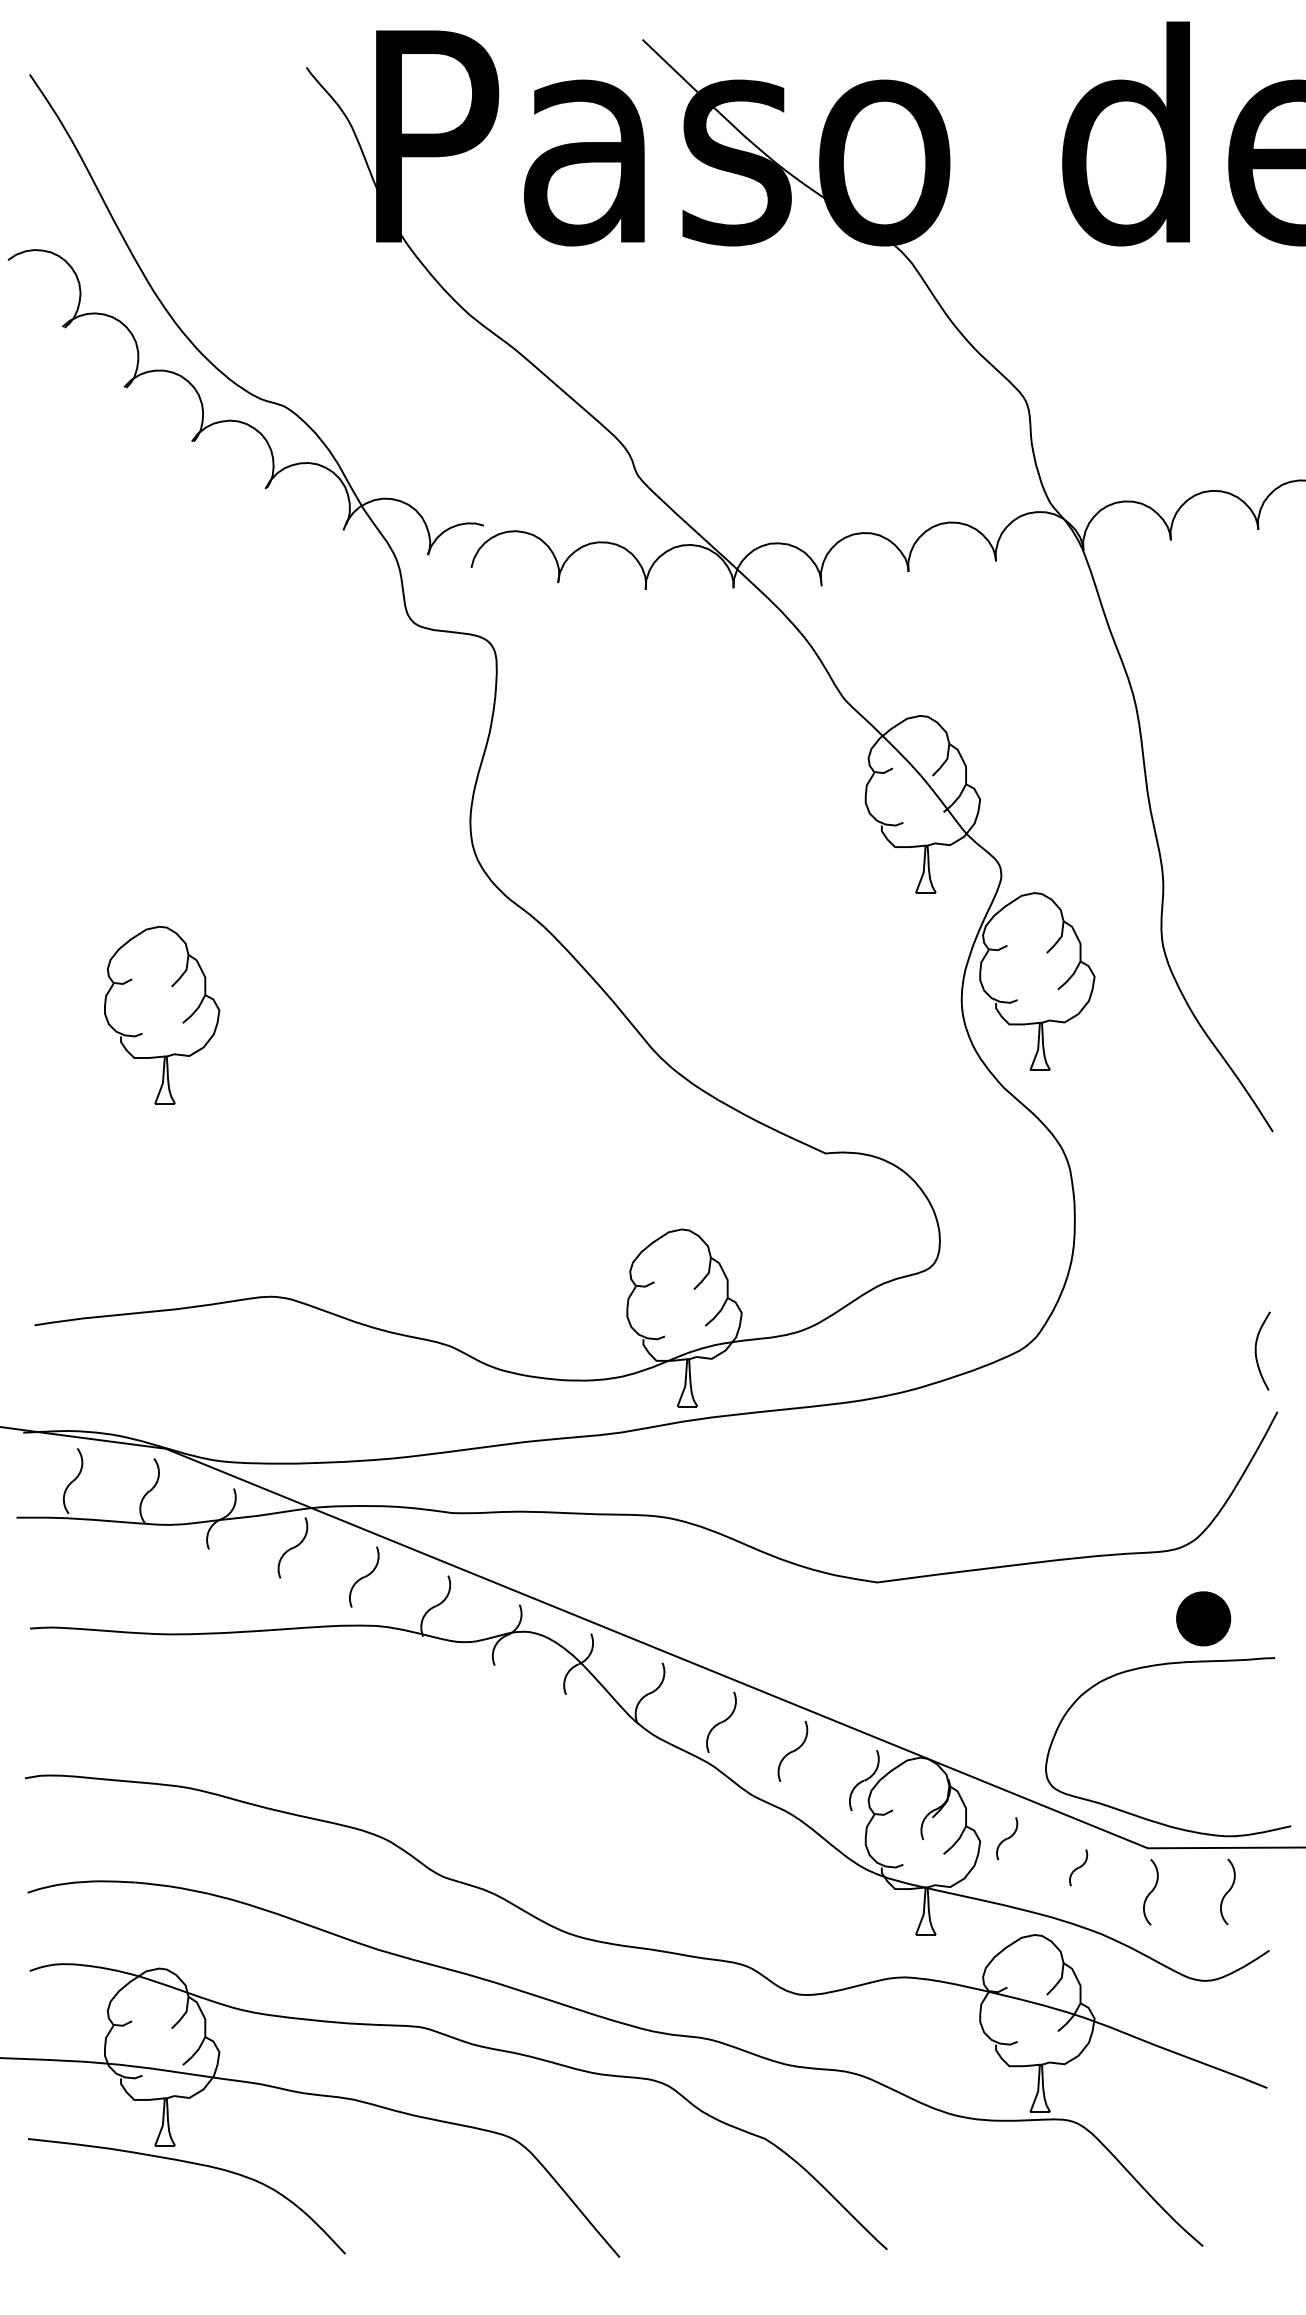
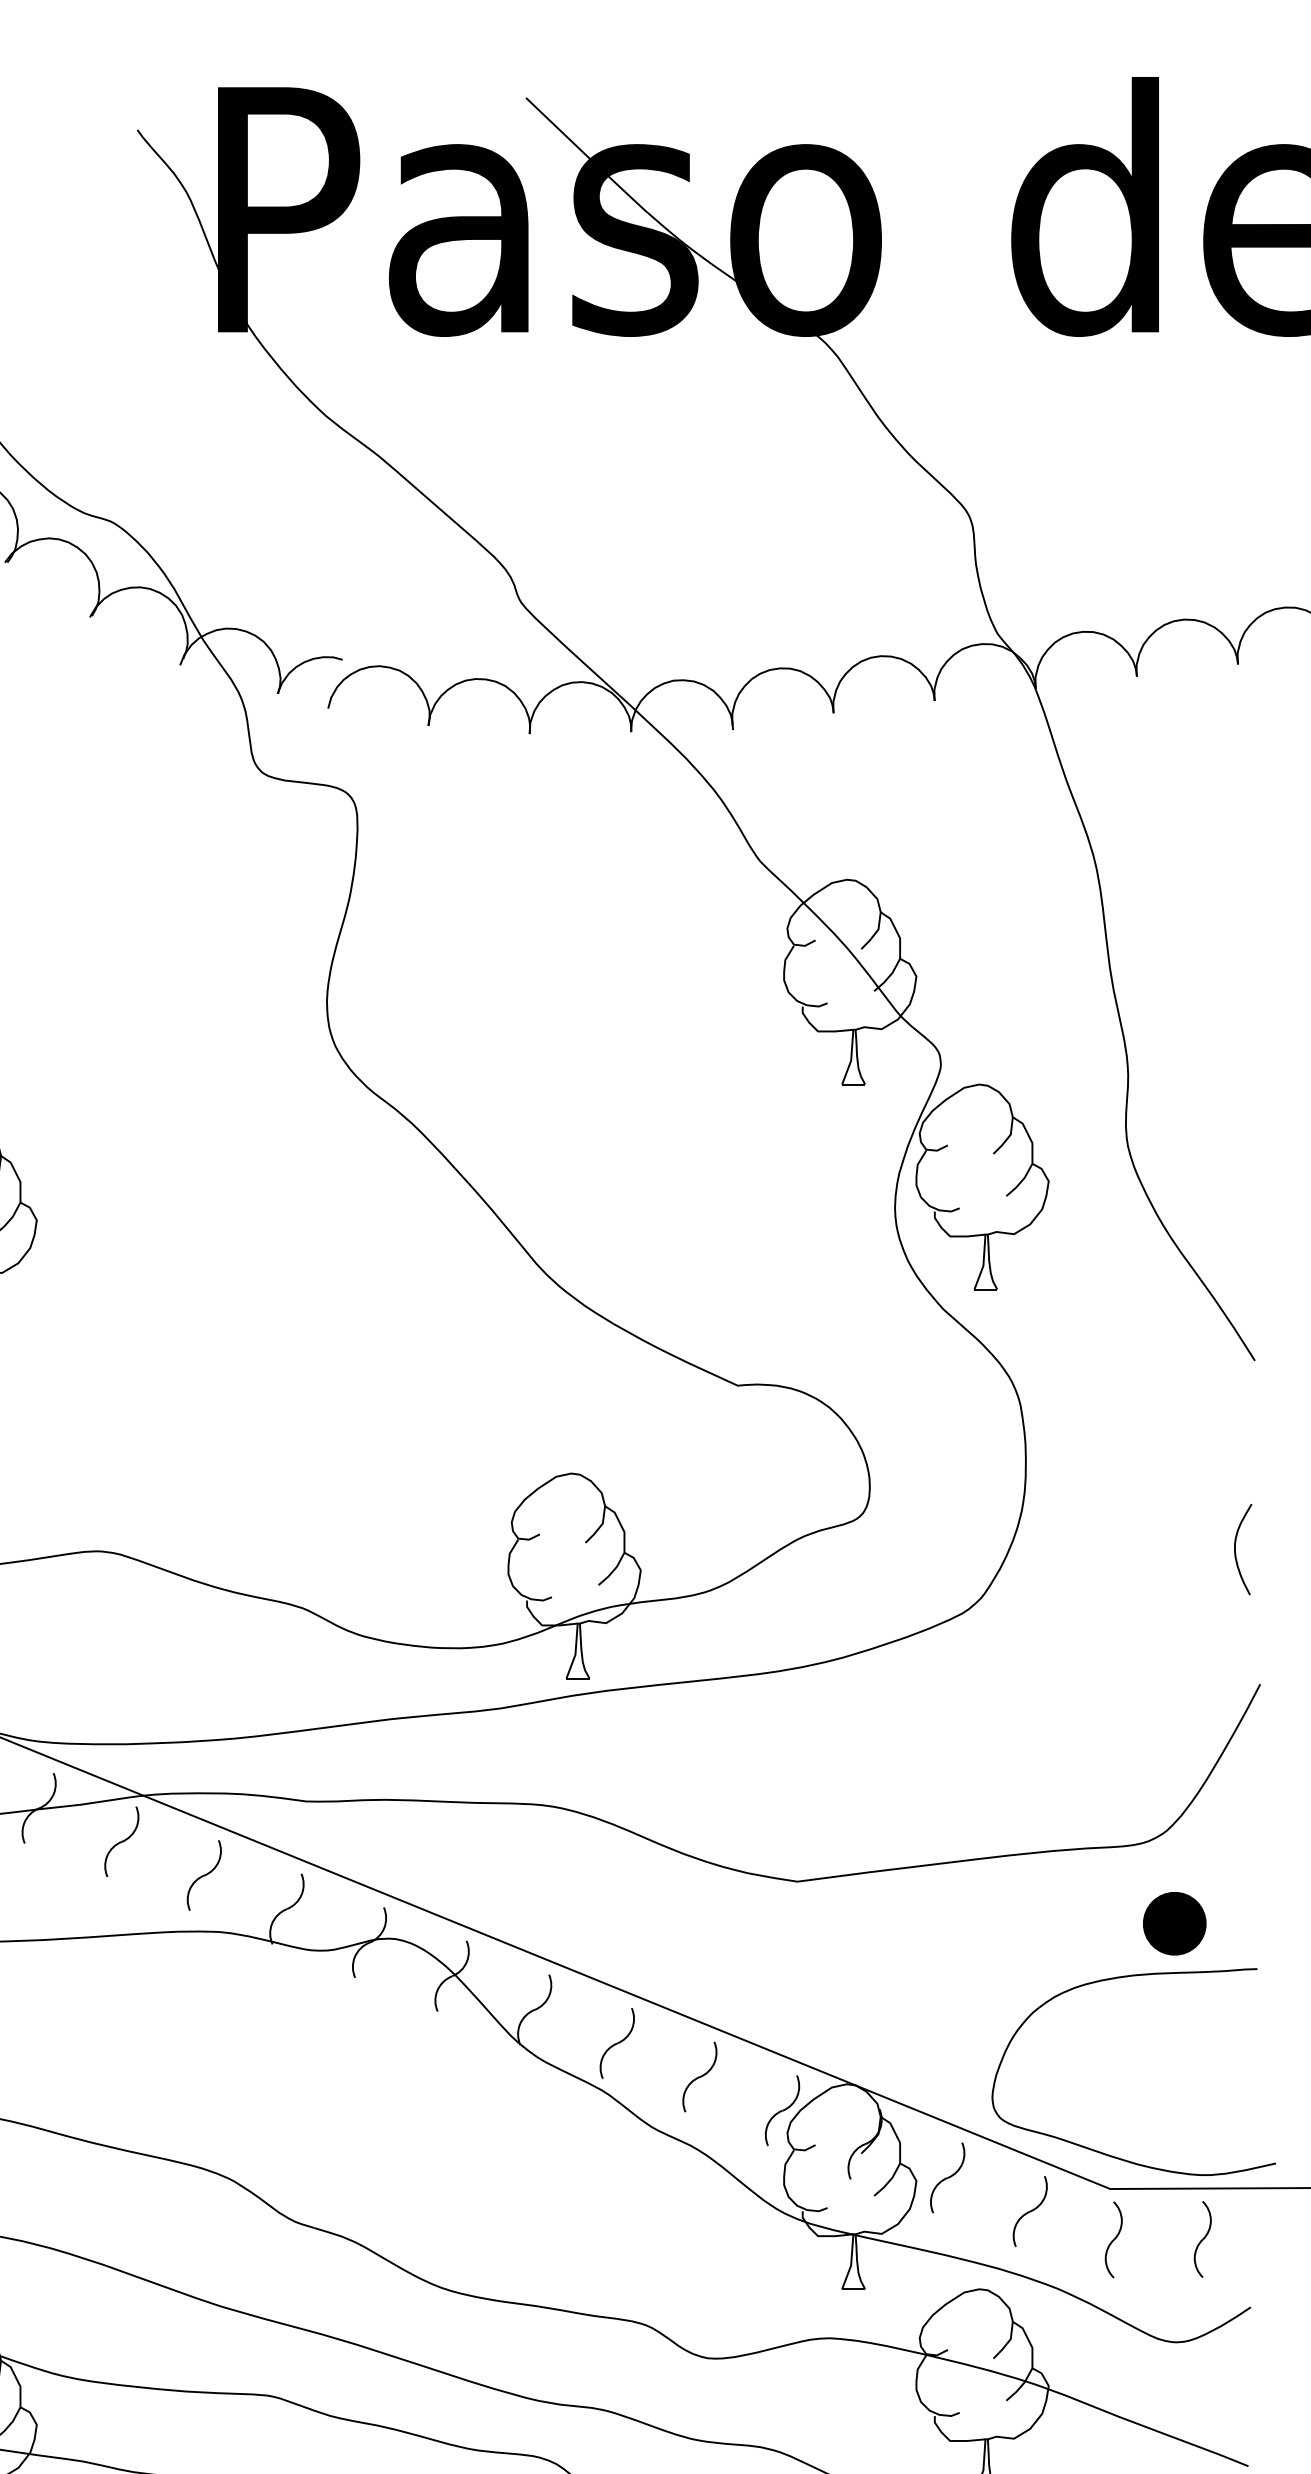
curve: (1256, 1350) -> (1235, 1548), moved
part: (1006, 1838) -> (946, 2177), size x1.43
part: (1078, 1867) -> (1030, 2211), size x1.67

